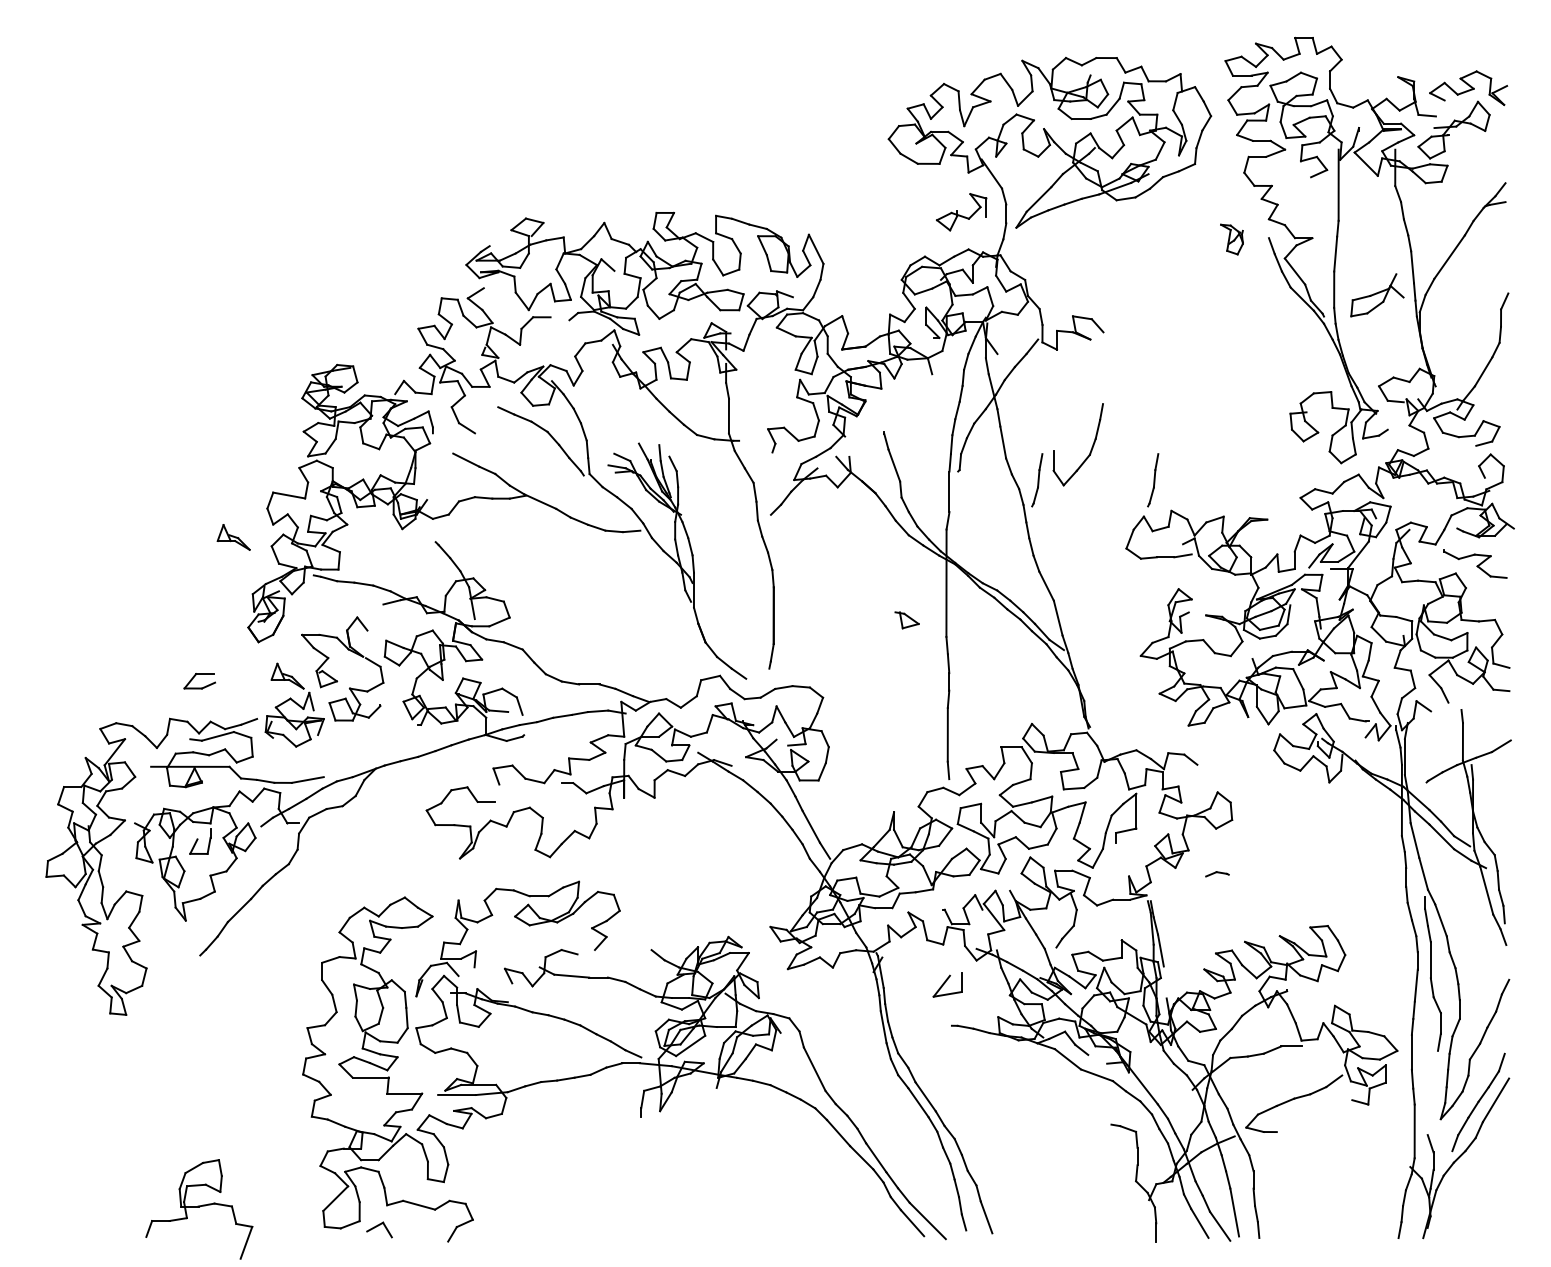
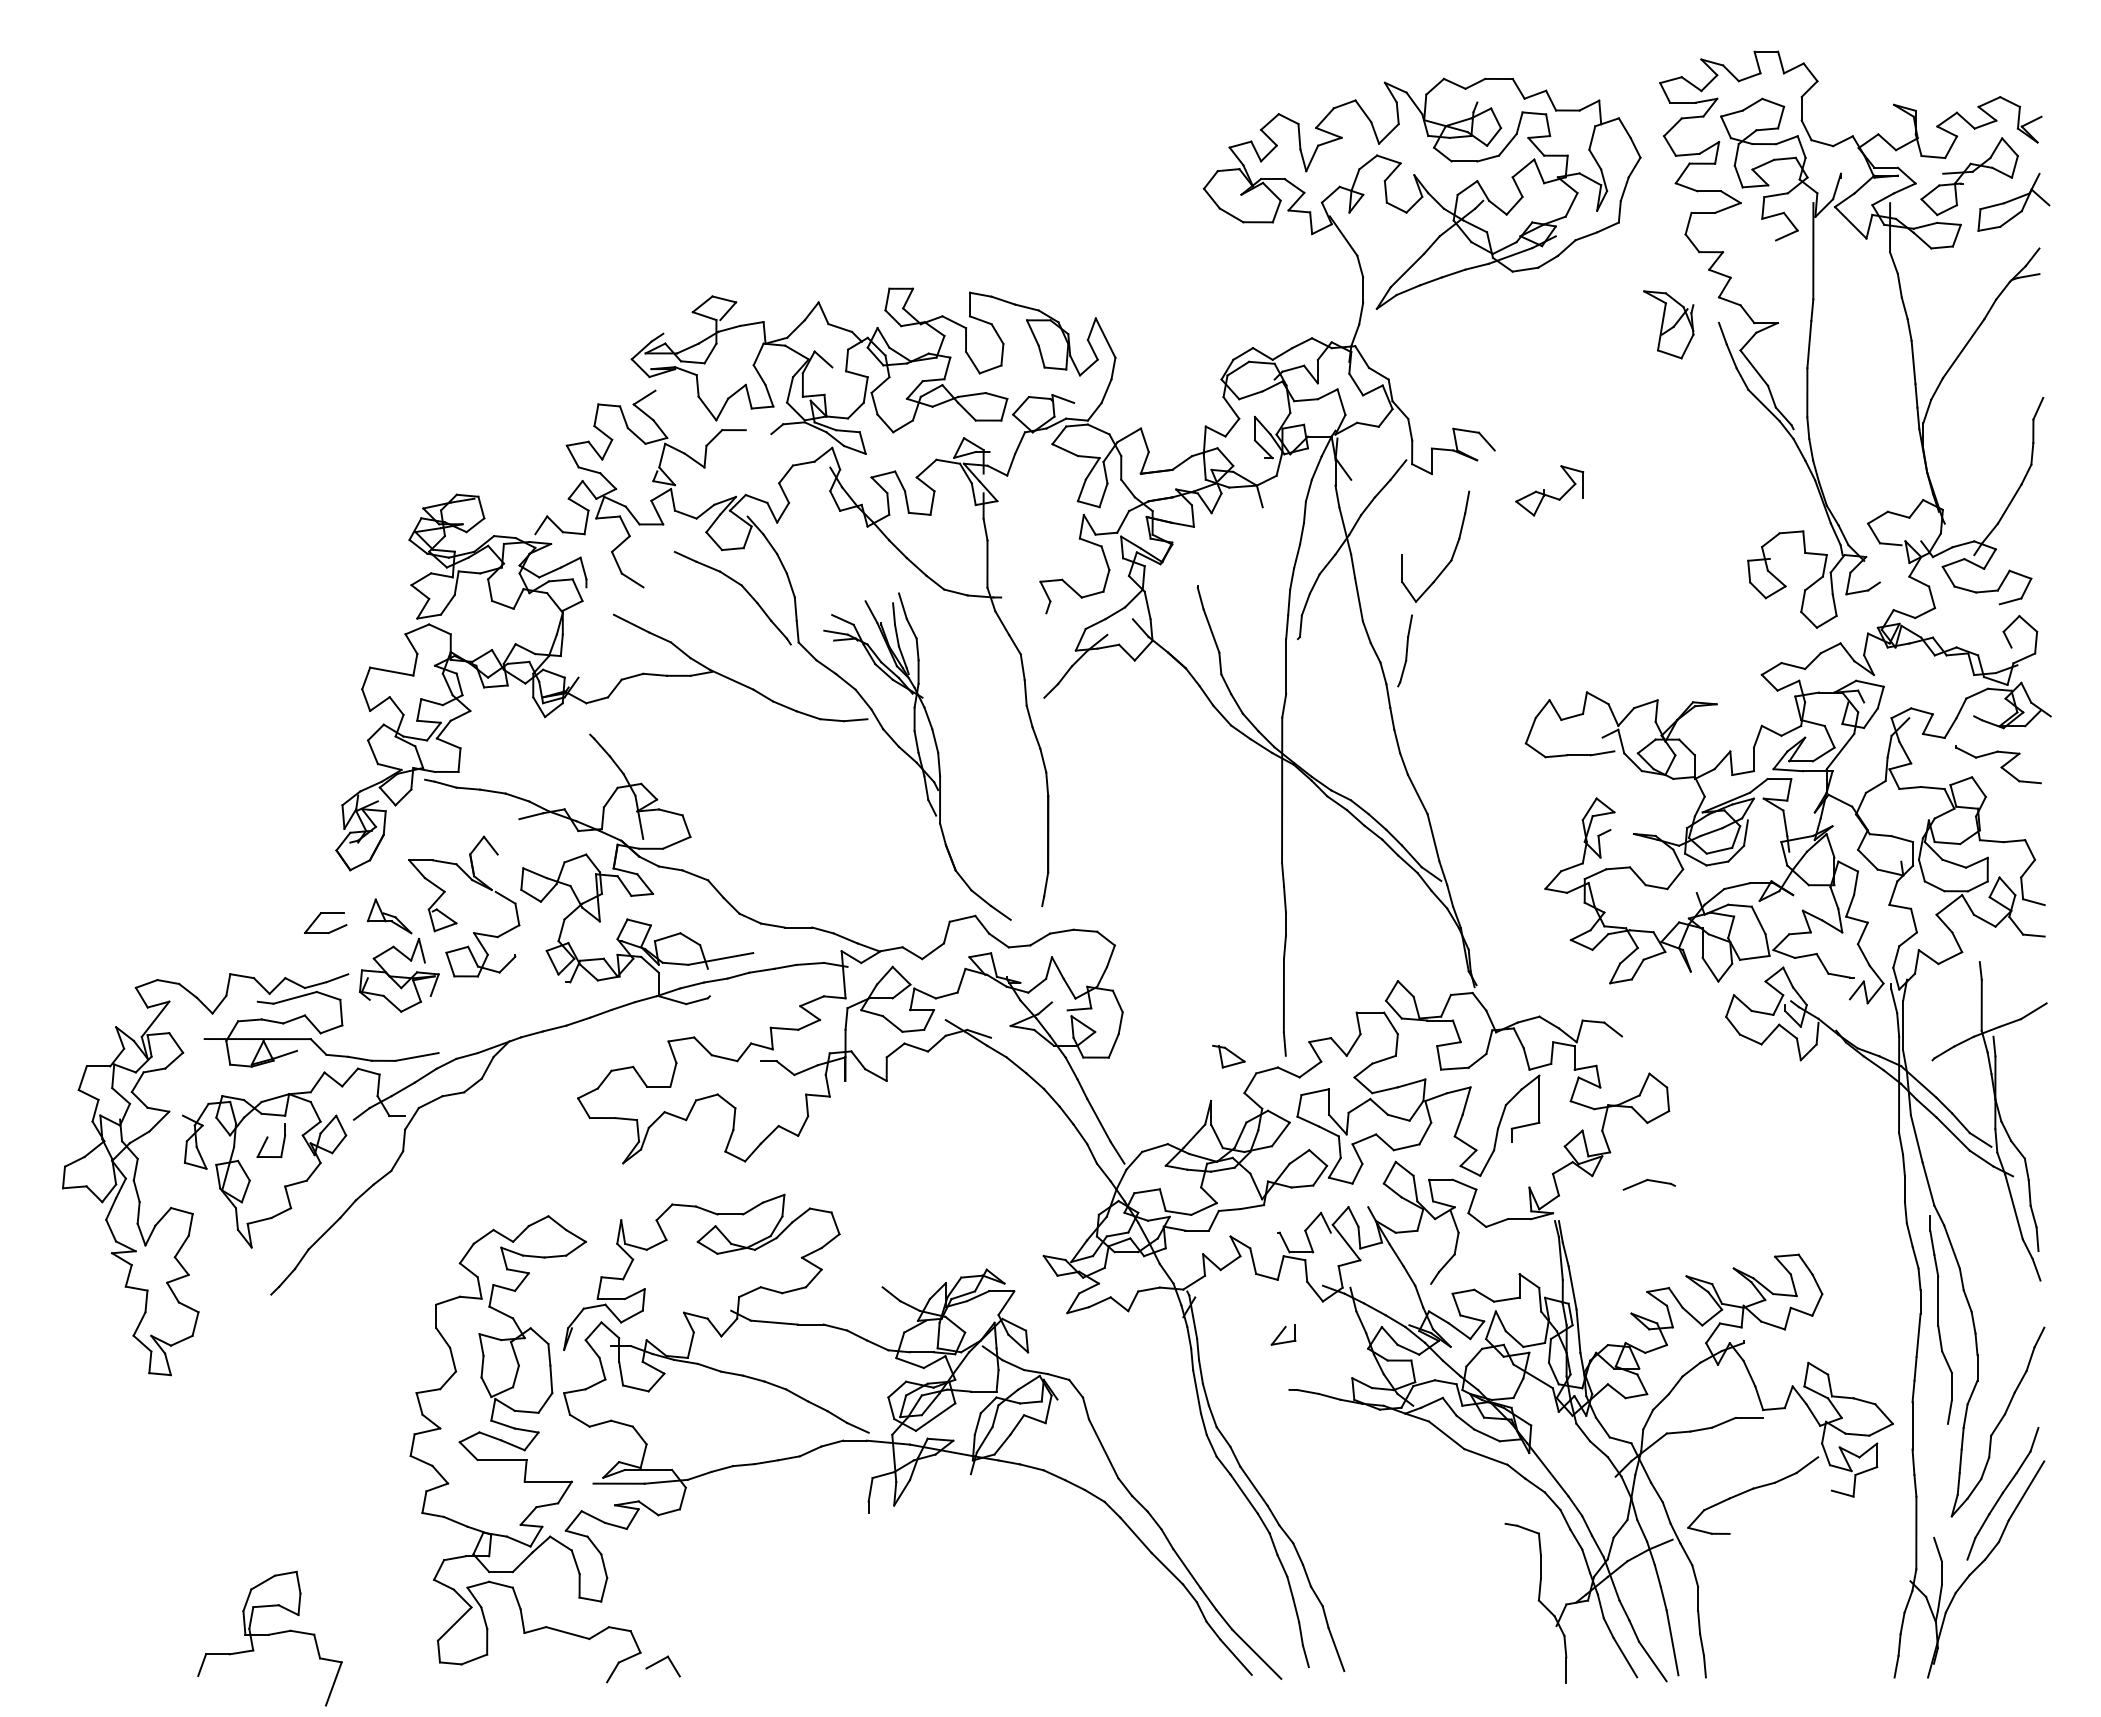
line: (1439, 108) -> (1950, 147), added
part: (961, 211) -> (1549, 490), moved
part: (1231, 239) -> (1668, 324), size x1.67
part: (1377, 294) -> (2013, 201), moved
line: (847, 446) -> (1147, 605), added
line: (666, 447) -> (902, 606), added
part: (1091, 448) -> (1453, 551), moved
part: (1152, 479) -> (1561, 650), removed
part: (233, 537) -> (316, 728), removed
line: (1320, 568) -> (1788, 770), added
part: (906, 620) -> (1228, 1056), moved
part: (193, 678) -> (317, 919), moved
line: (1439, 706) -> (1950, 957), added
line: (531, 707) -> (720, 958), added
line: (210, 778) -> (285, 1054), added
line: (497, 792) -> (673, 1074), added
part: (1216, 874) -> (1648, 1184), size x1.67
line: (585, 952) -> (793, 1290), added
line: (466, 971) -> (631, 1316), added
line: (1165, 981) -> (1578, 1330), added
part: (947, 984) -> (1283, 1334), size x0.62
line: (509, 992) -> (690, 1344), added
line: (1097, 1059) -> (1486, 1435), added
part: (379, 1229) -> (662, 1666), moved

